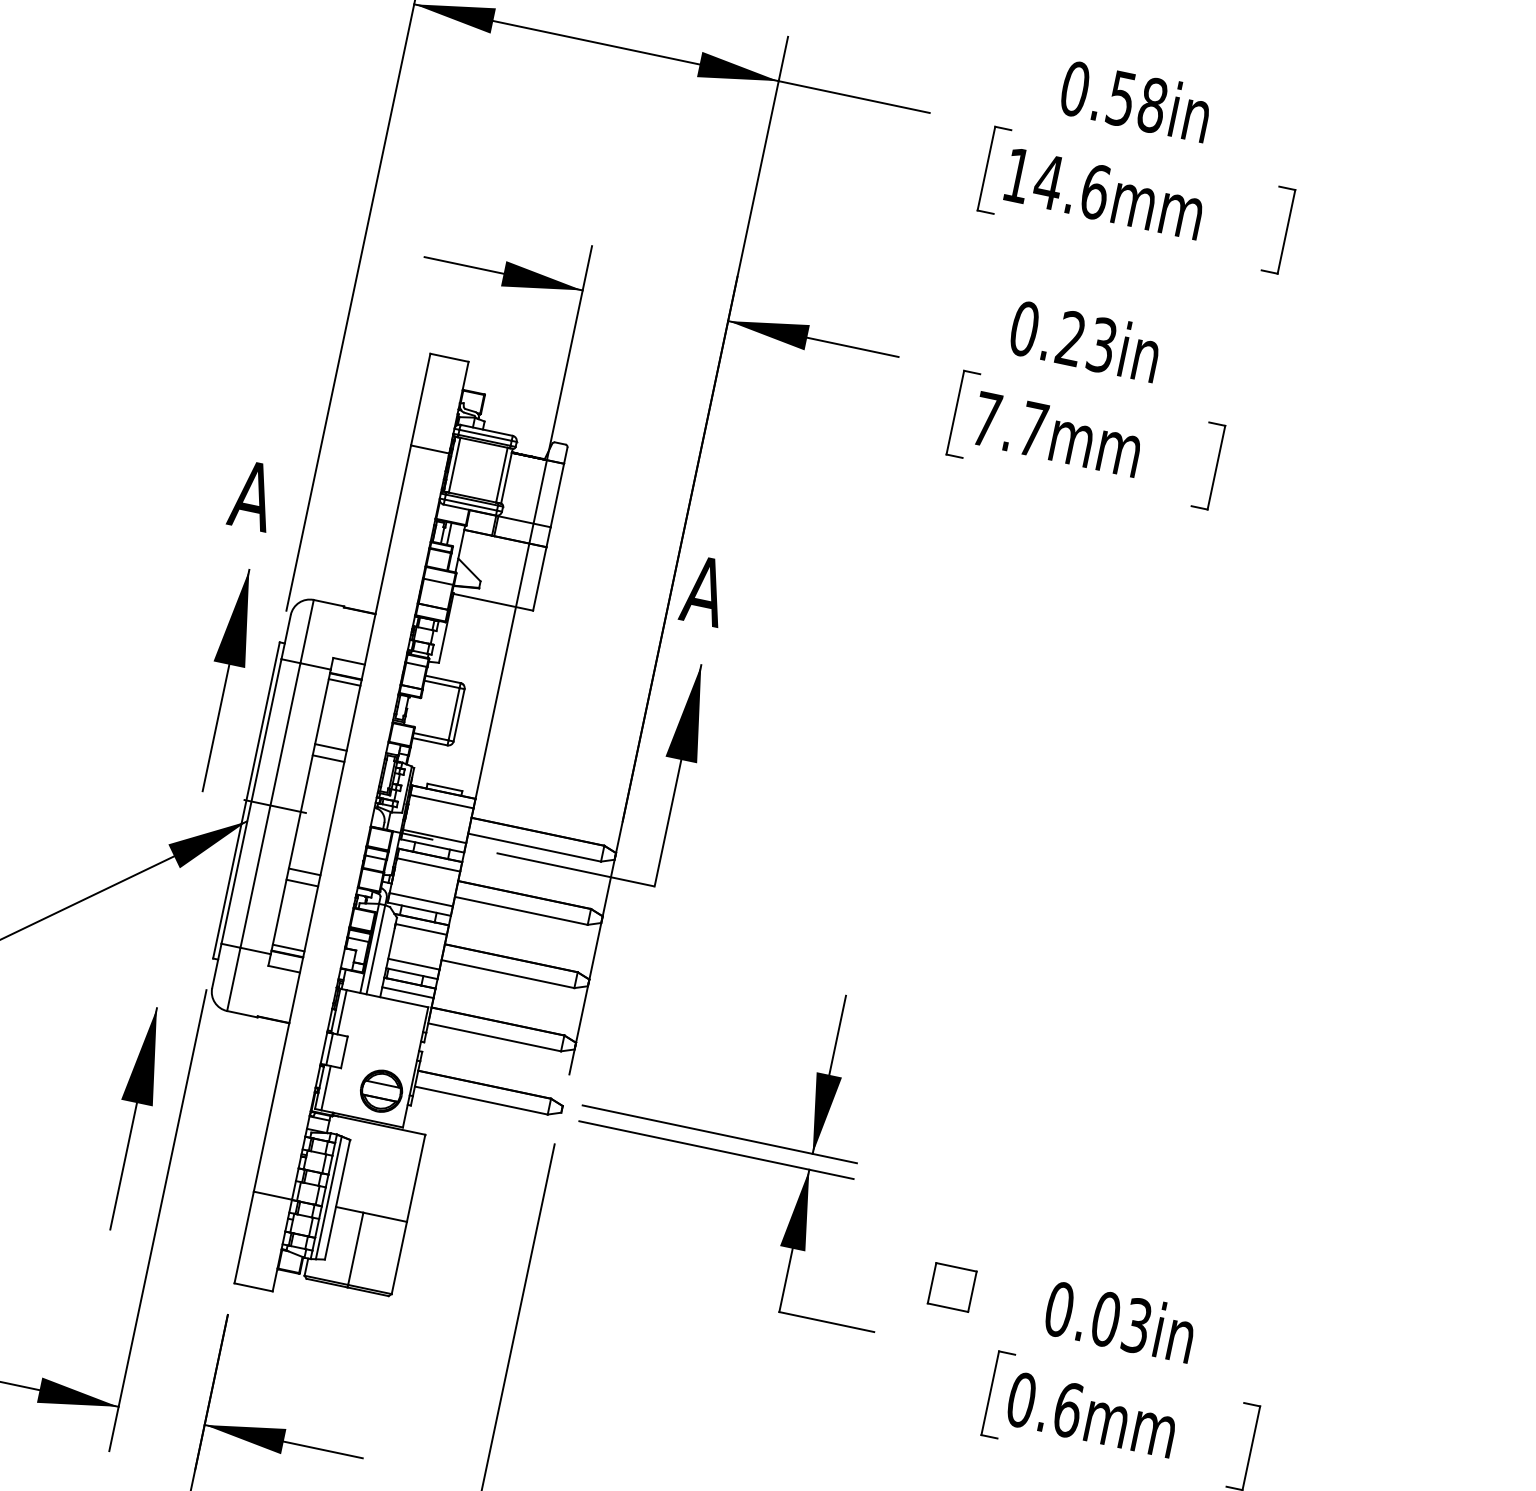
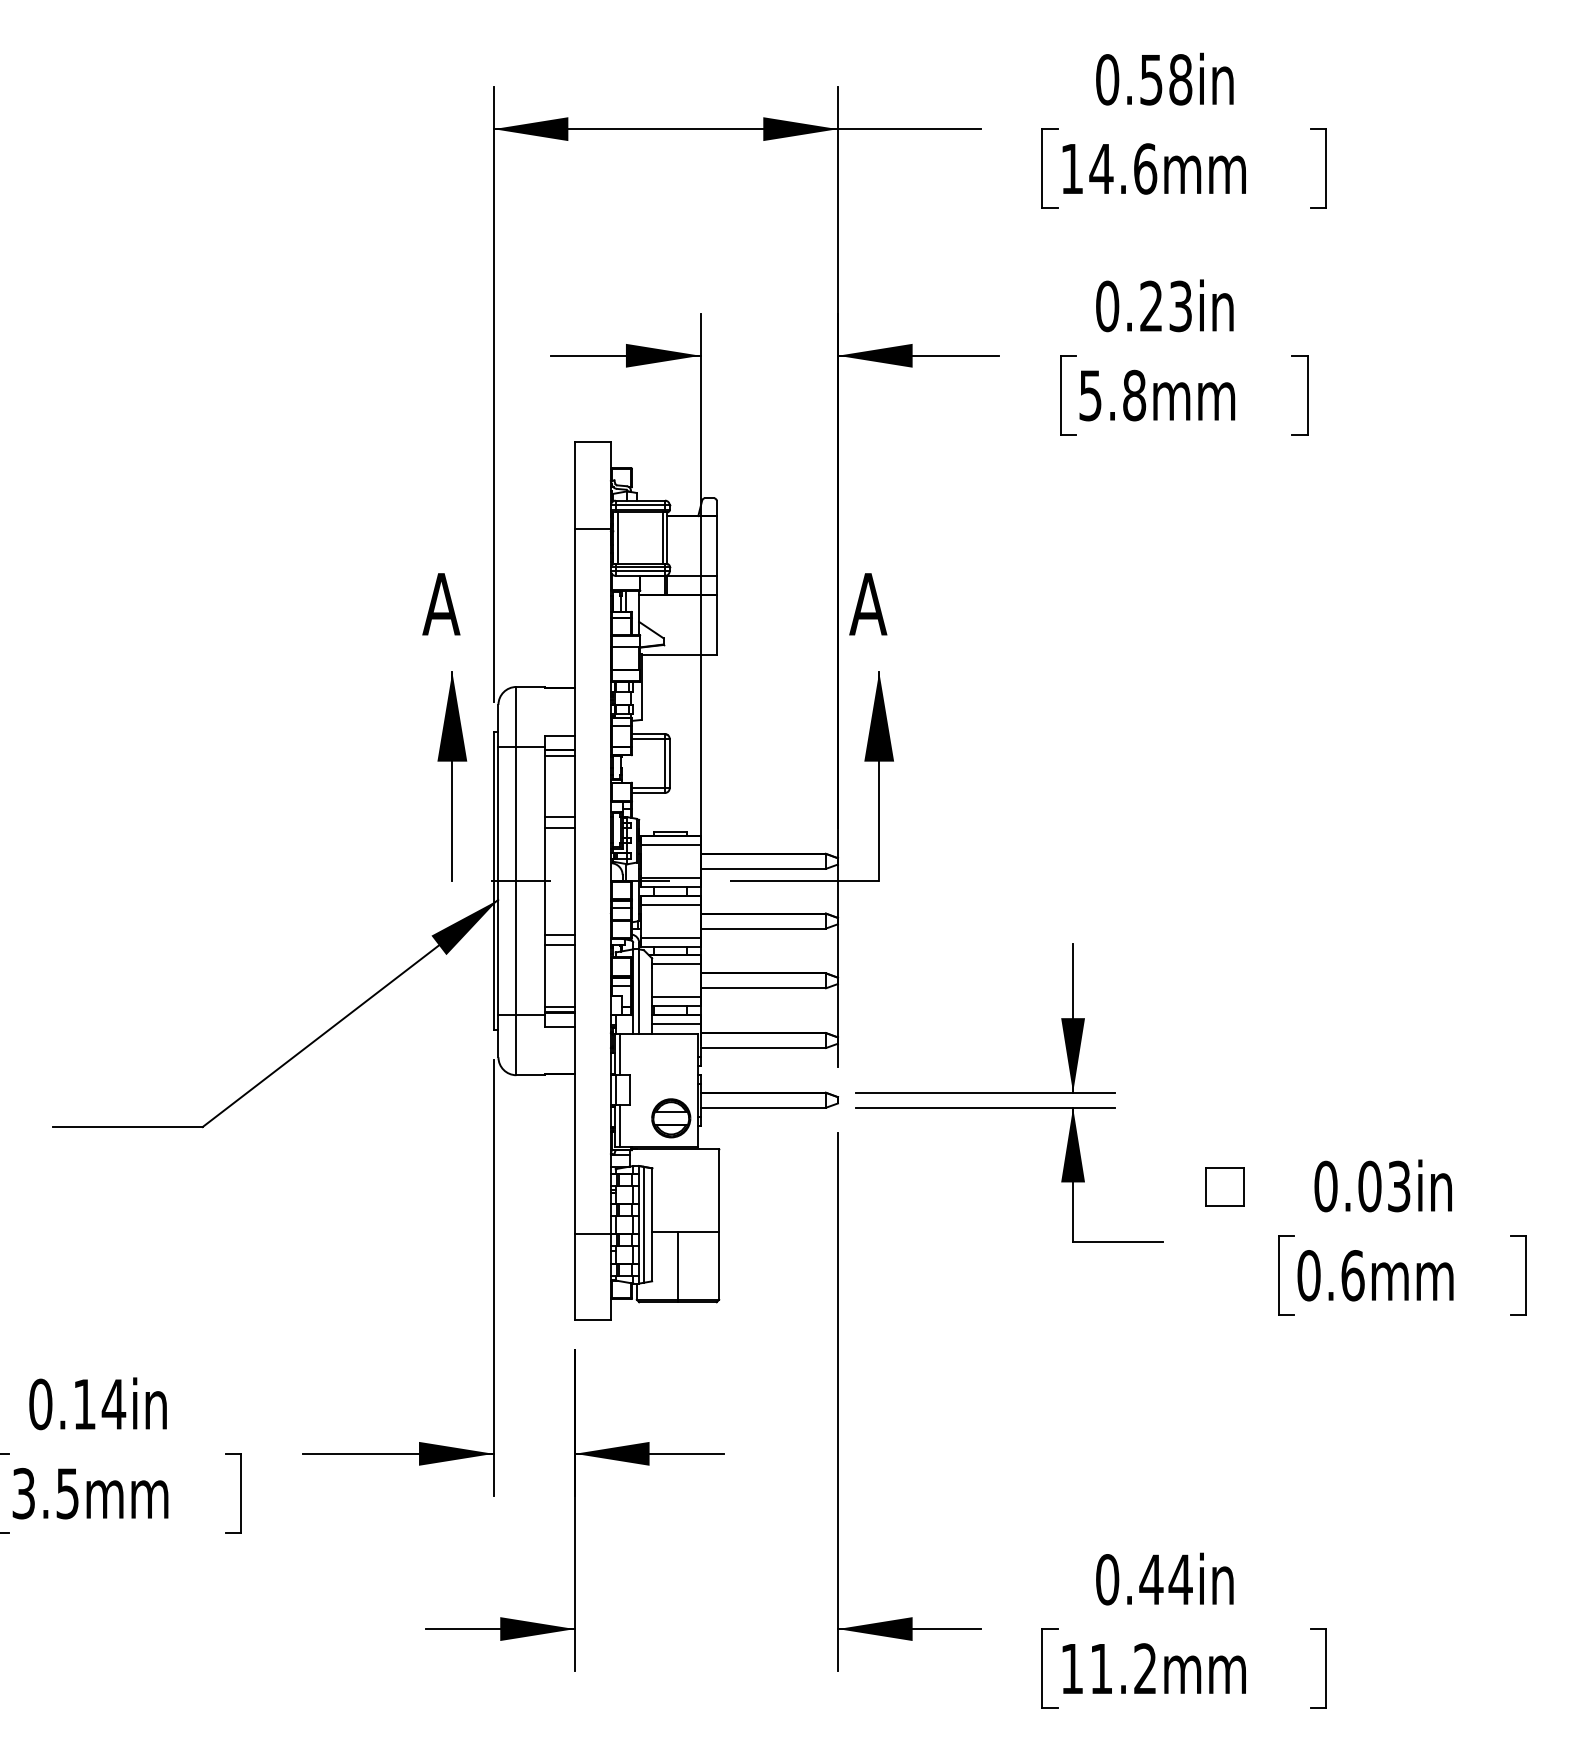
text: (1009, 424) -> (1112, 395), 7.7mm -> 5.8mm
part: (133, 1118) -> (452, 1190), removed

